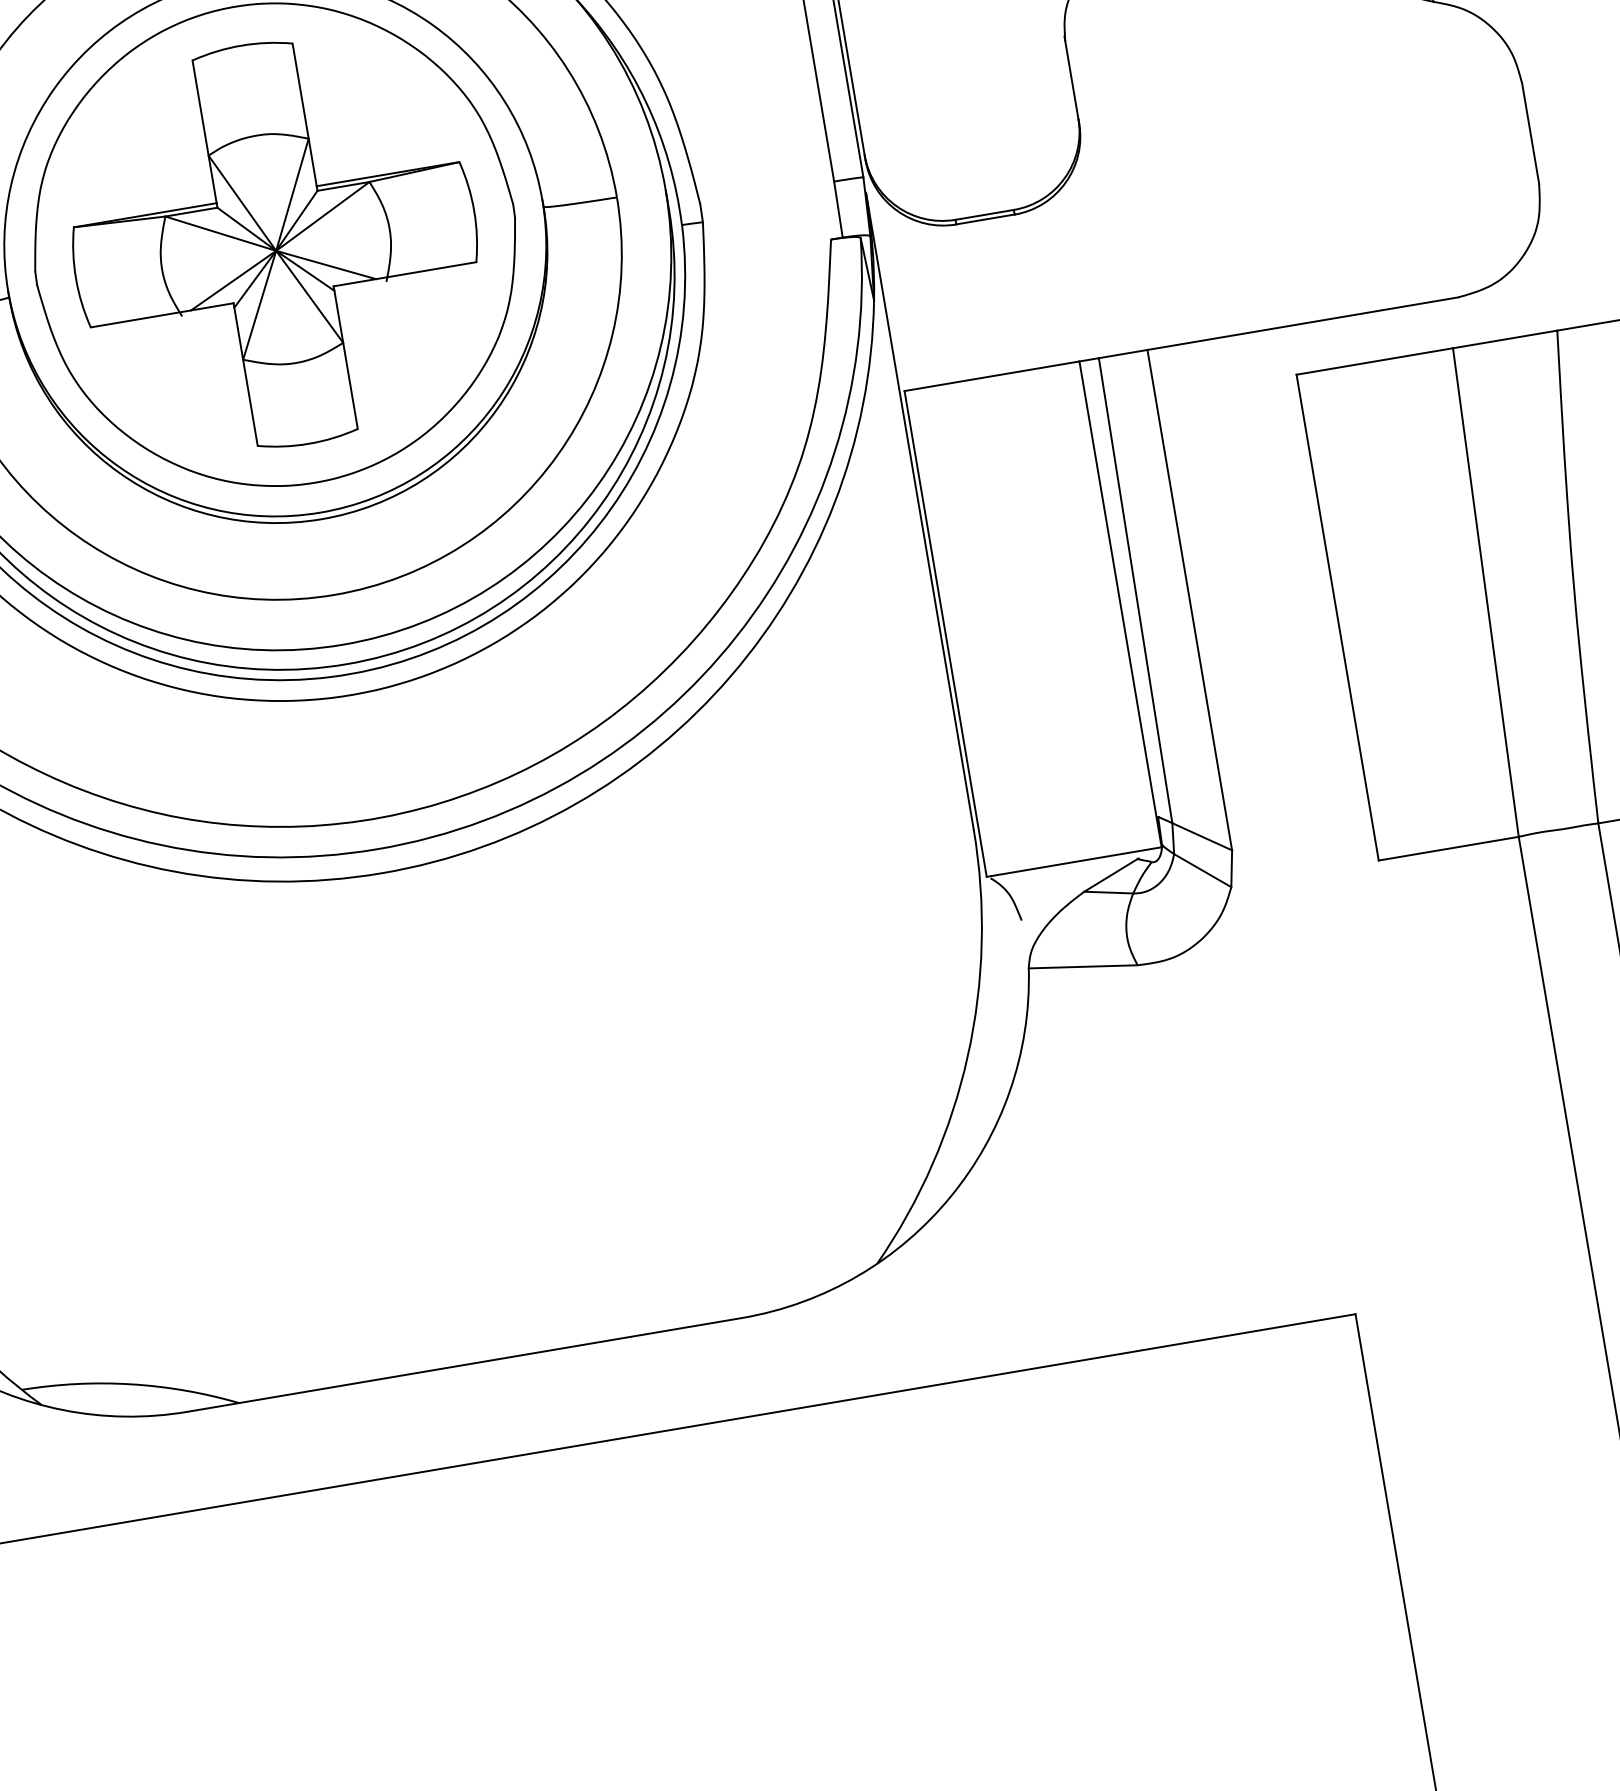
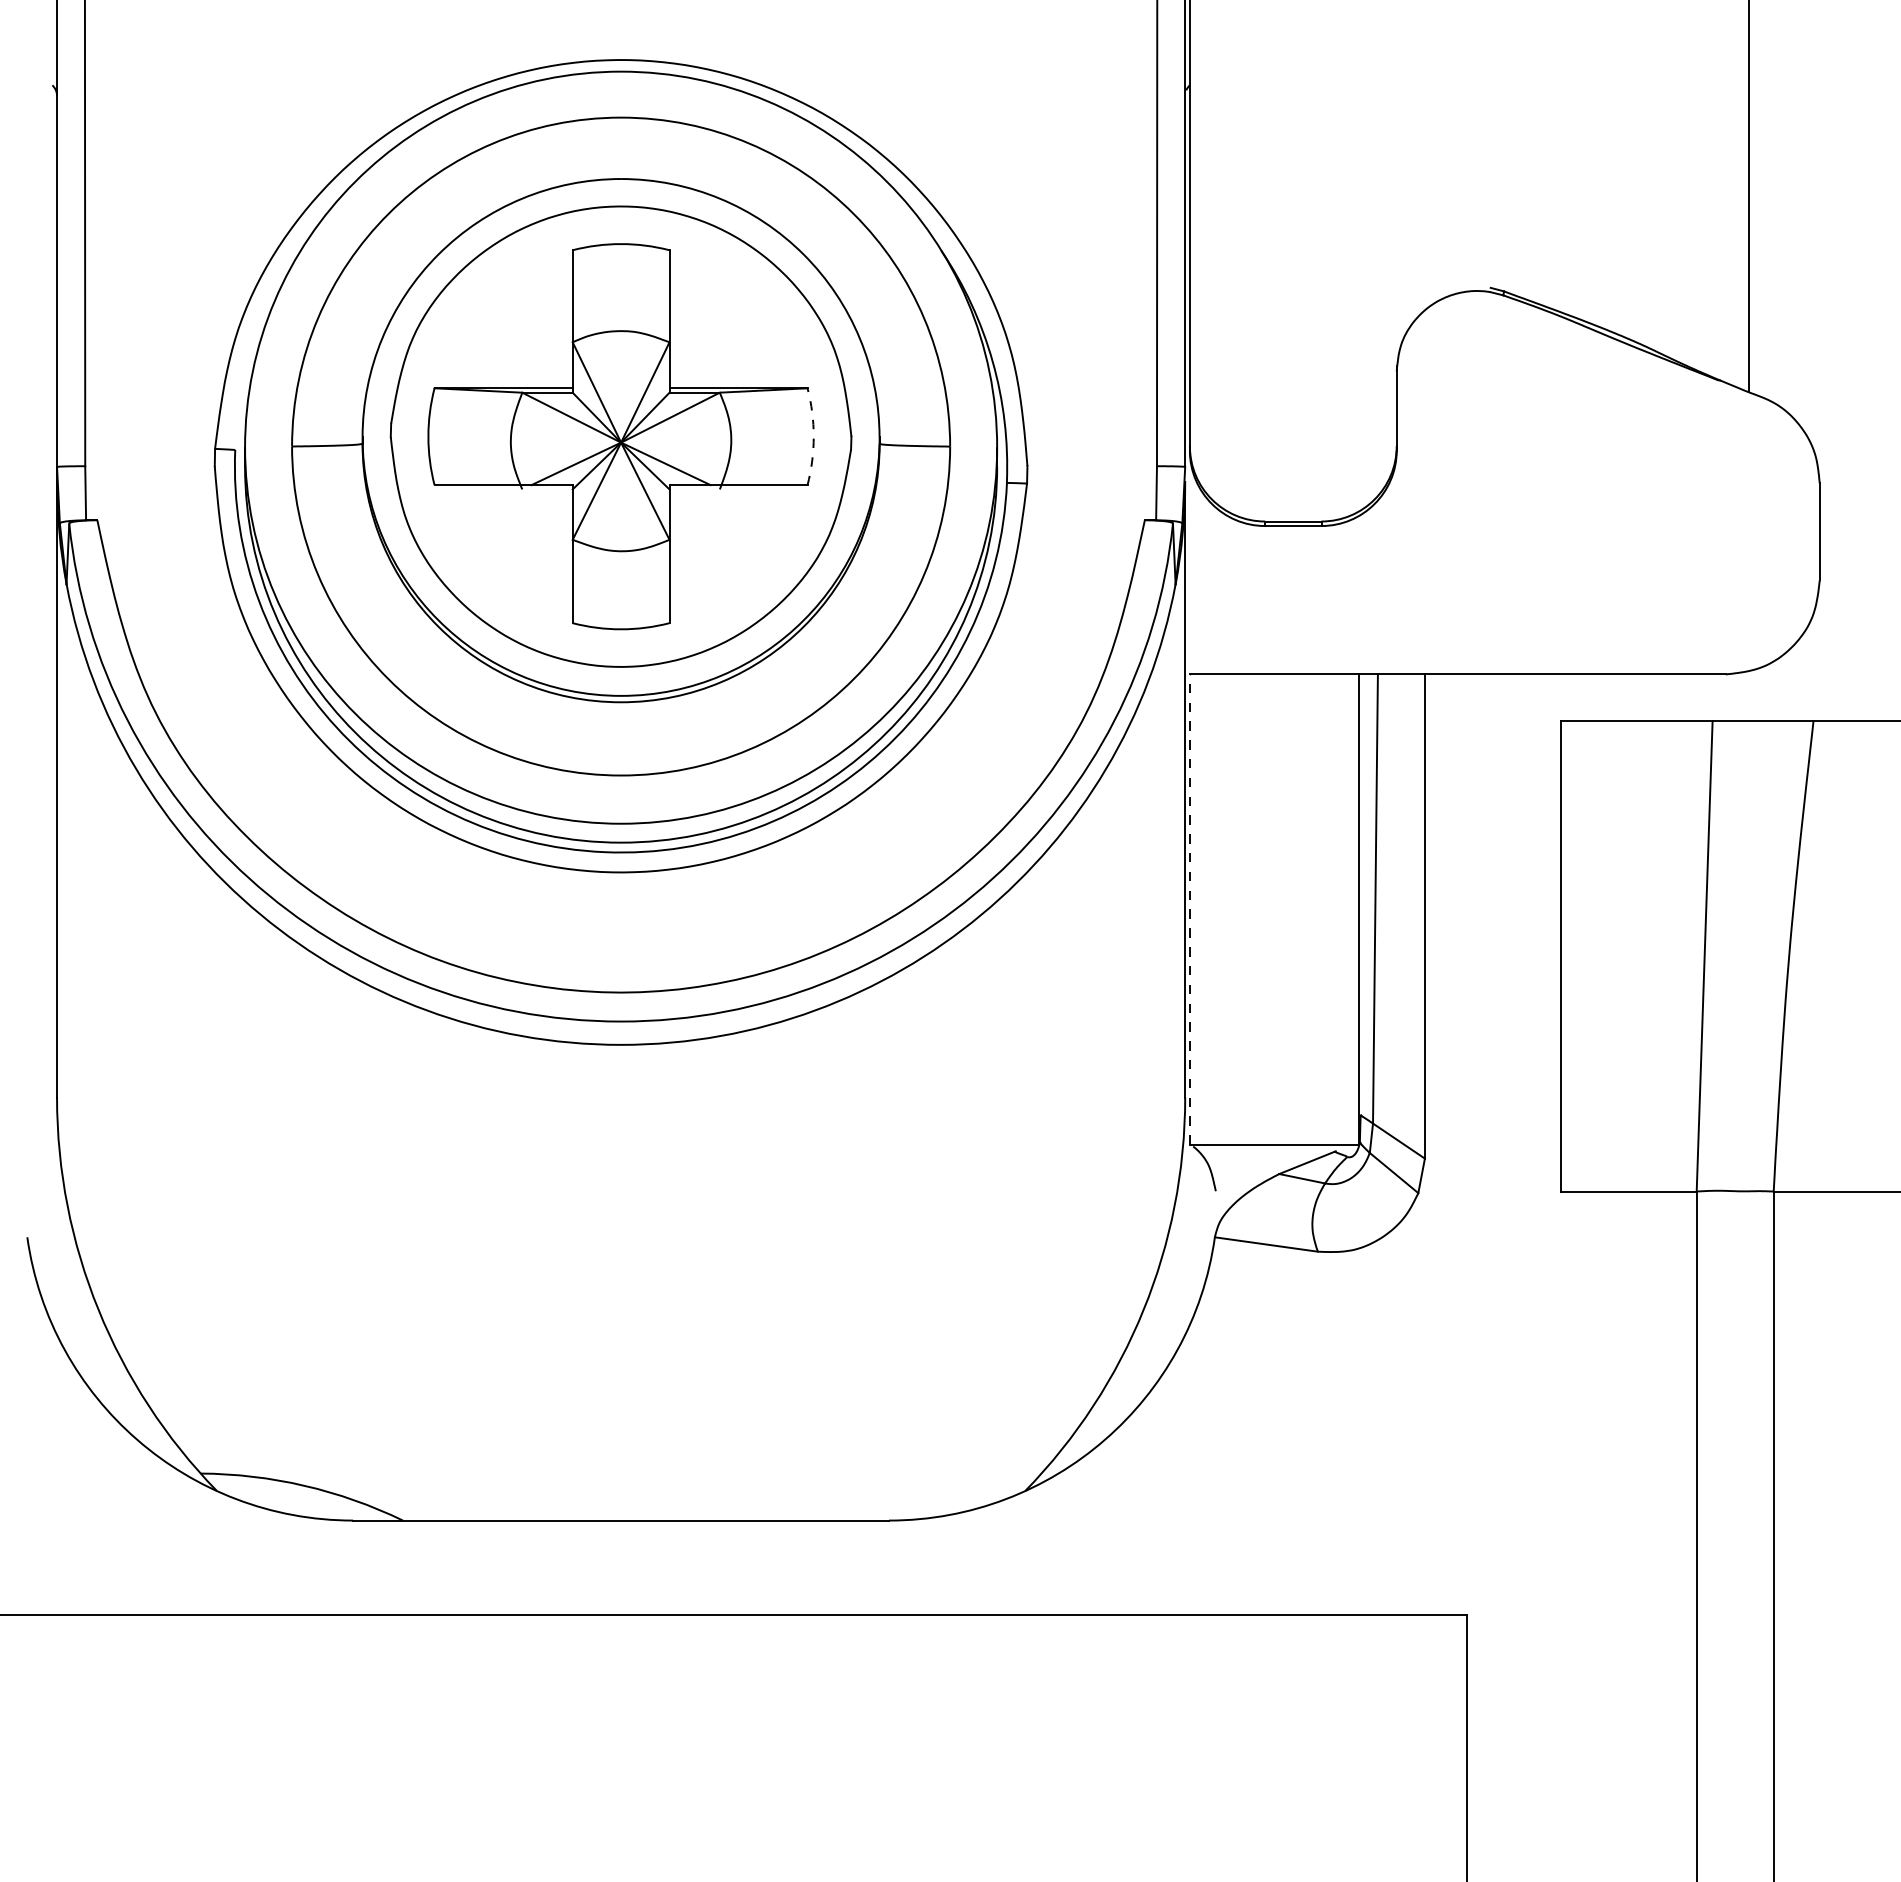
arc: (473, 210) -> (813, 436), solid -> dashed
line: (945, 634) -> (1189, 909), solid -> dashed

